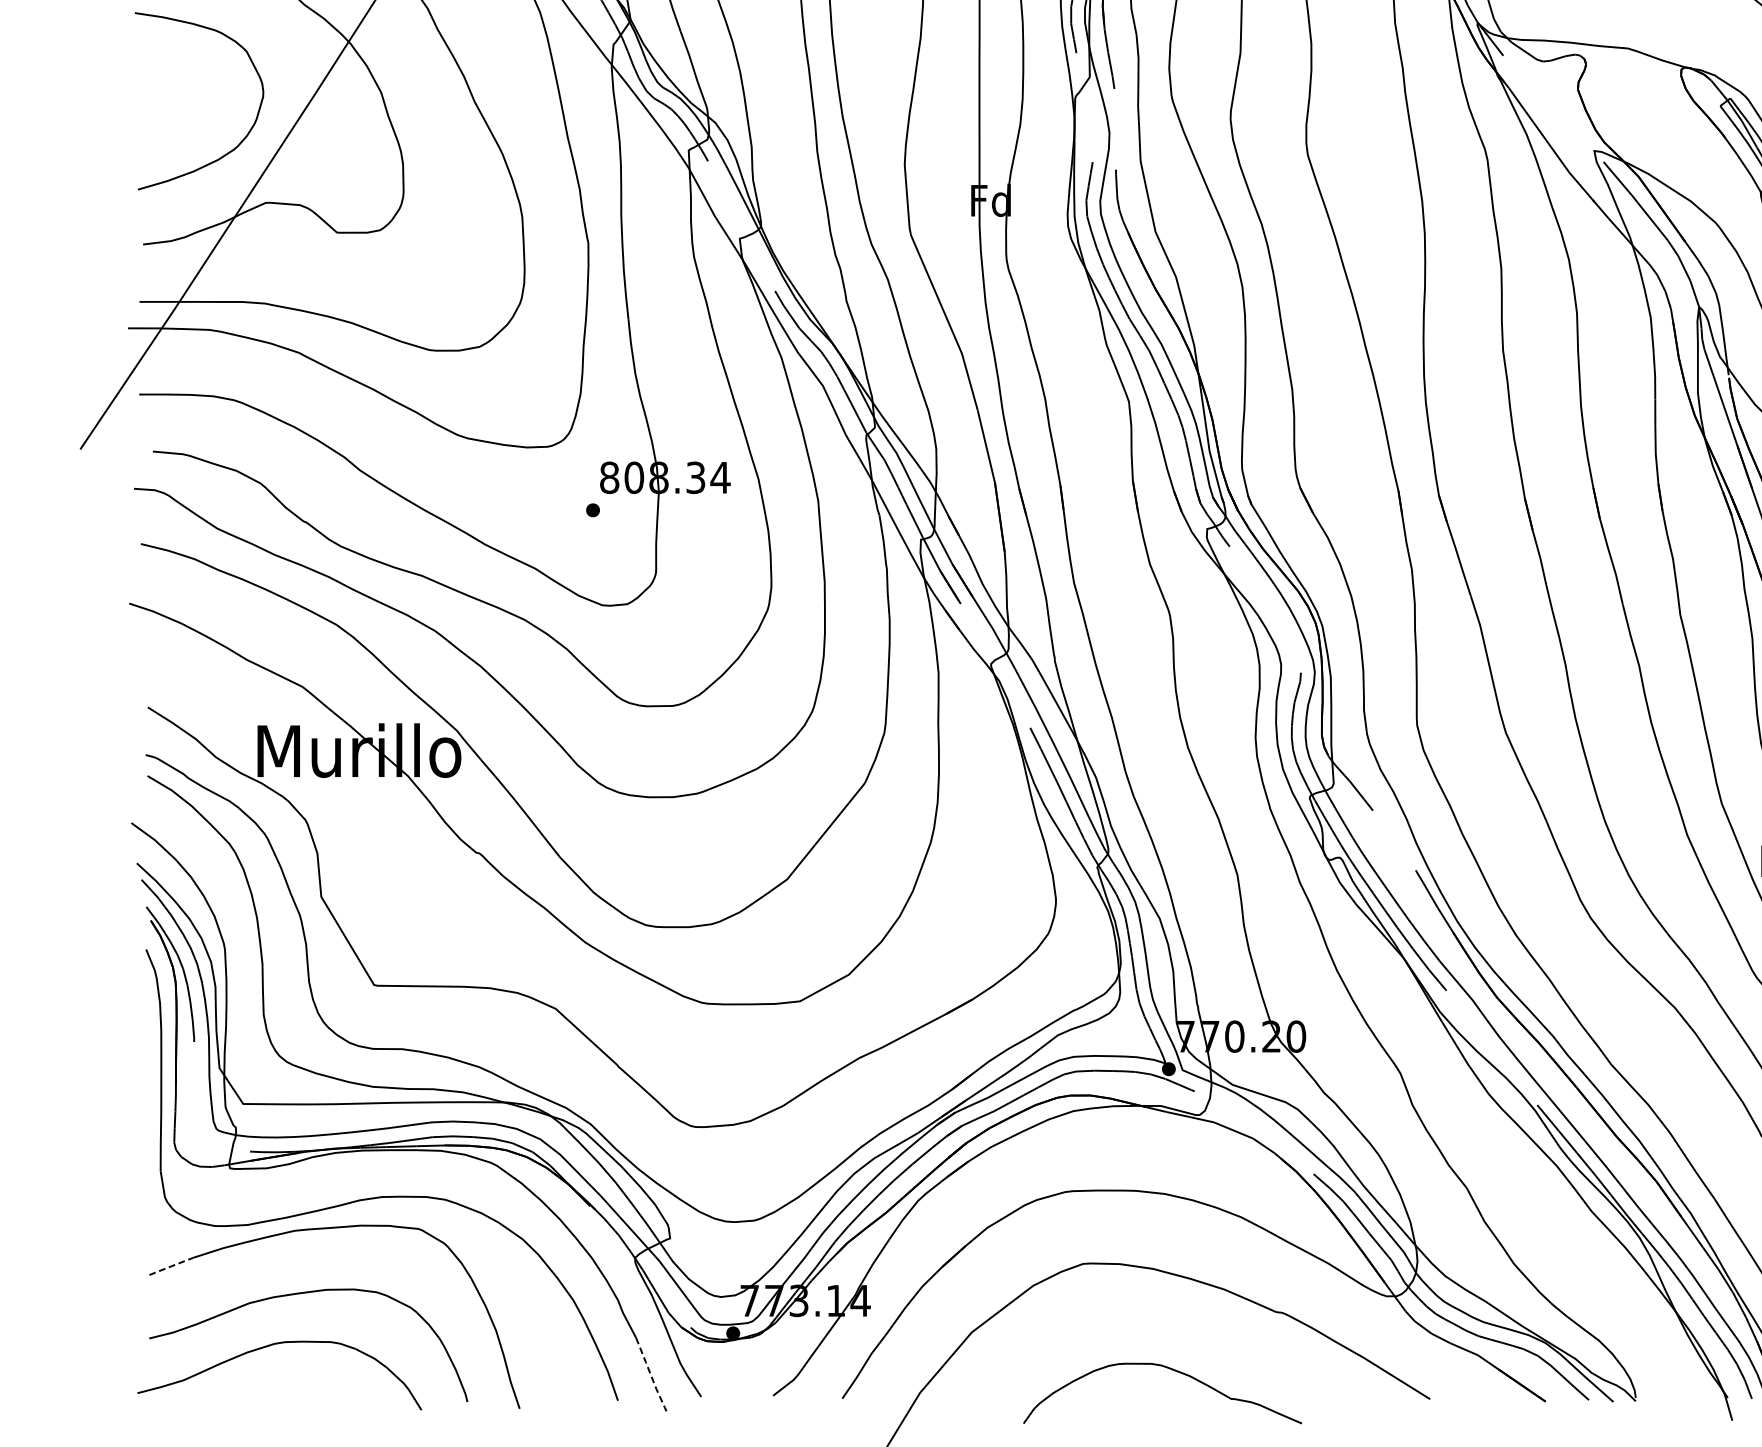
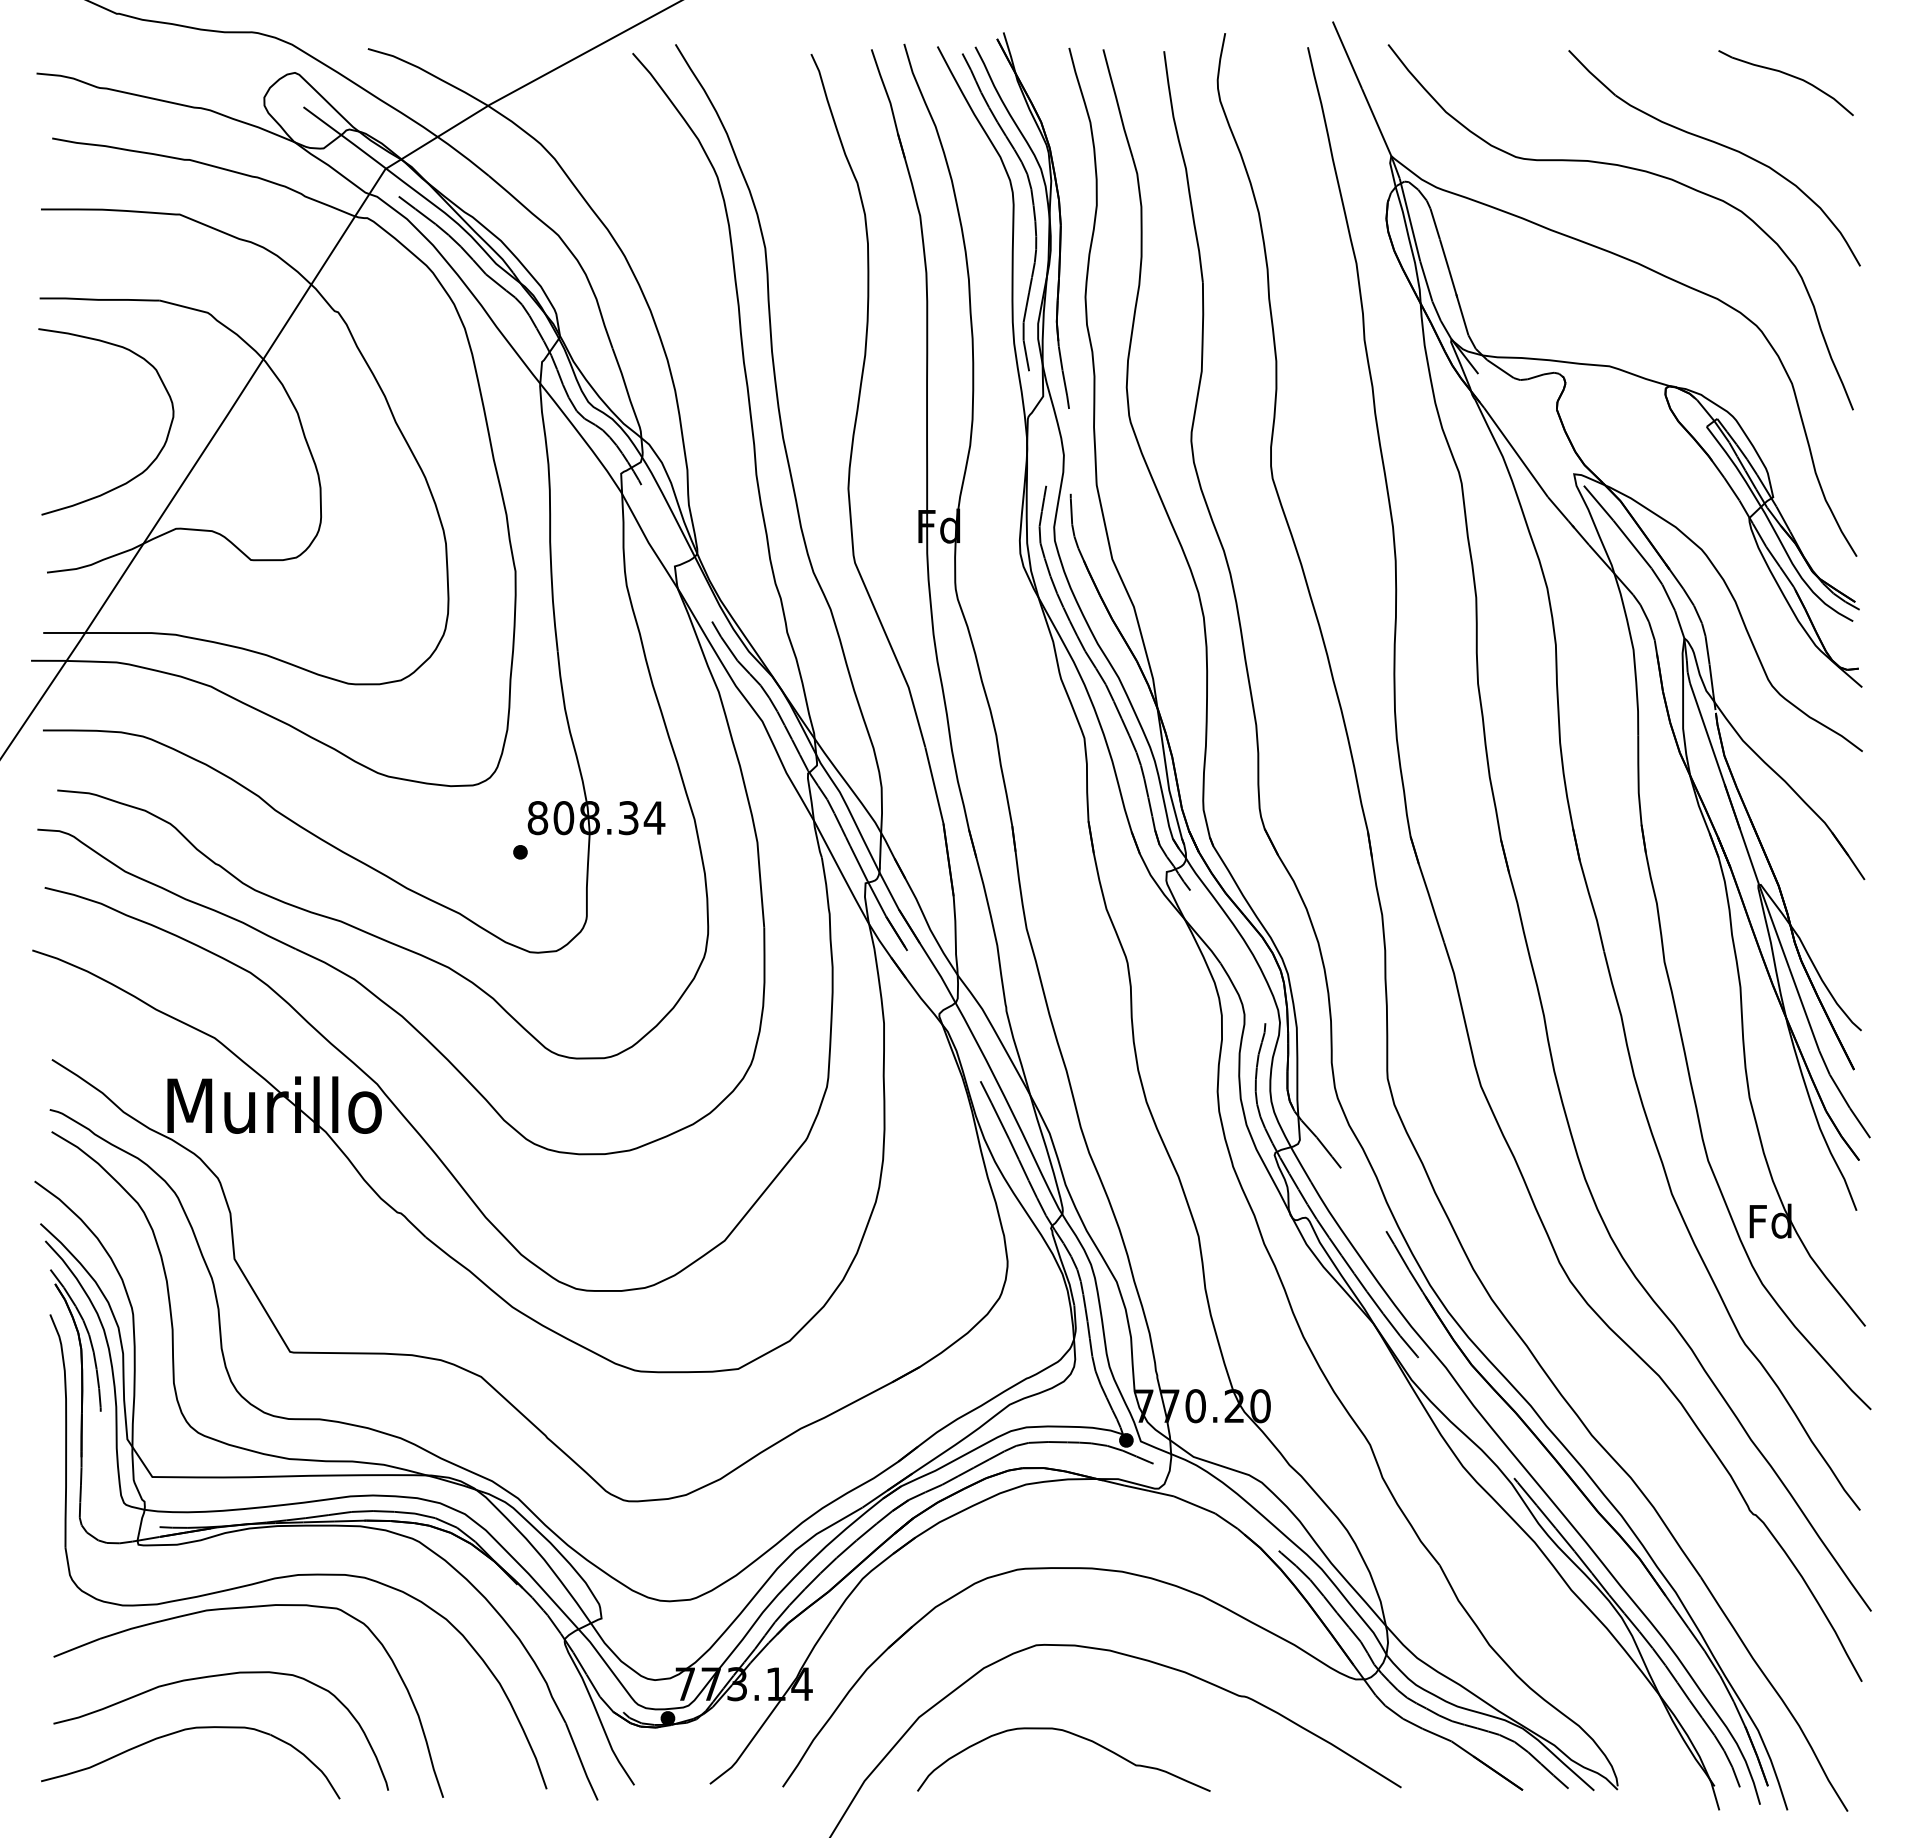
line: (172, 1265) -> (77, 1647), dashed -> solid
curve: (1169, 1369) -> (1071, 1734), moved
line: (651, 1375) -> (581, 1762), dashed -> solid

